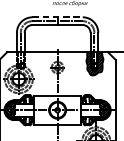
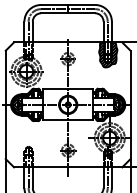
line: (57, 16) -> (68, 4), dashed -> solid

